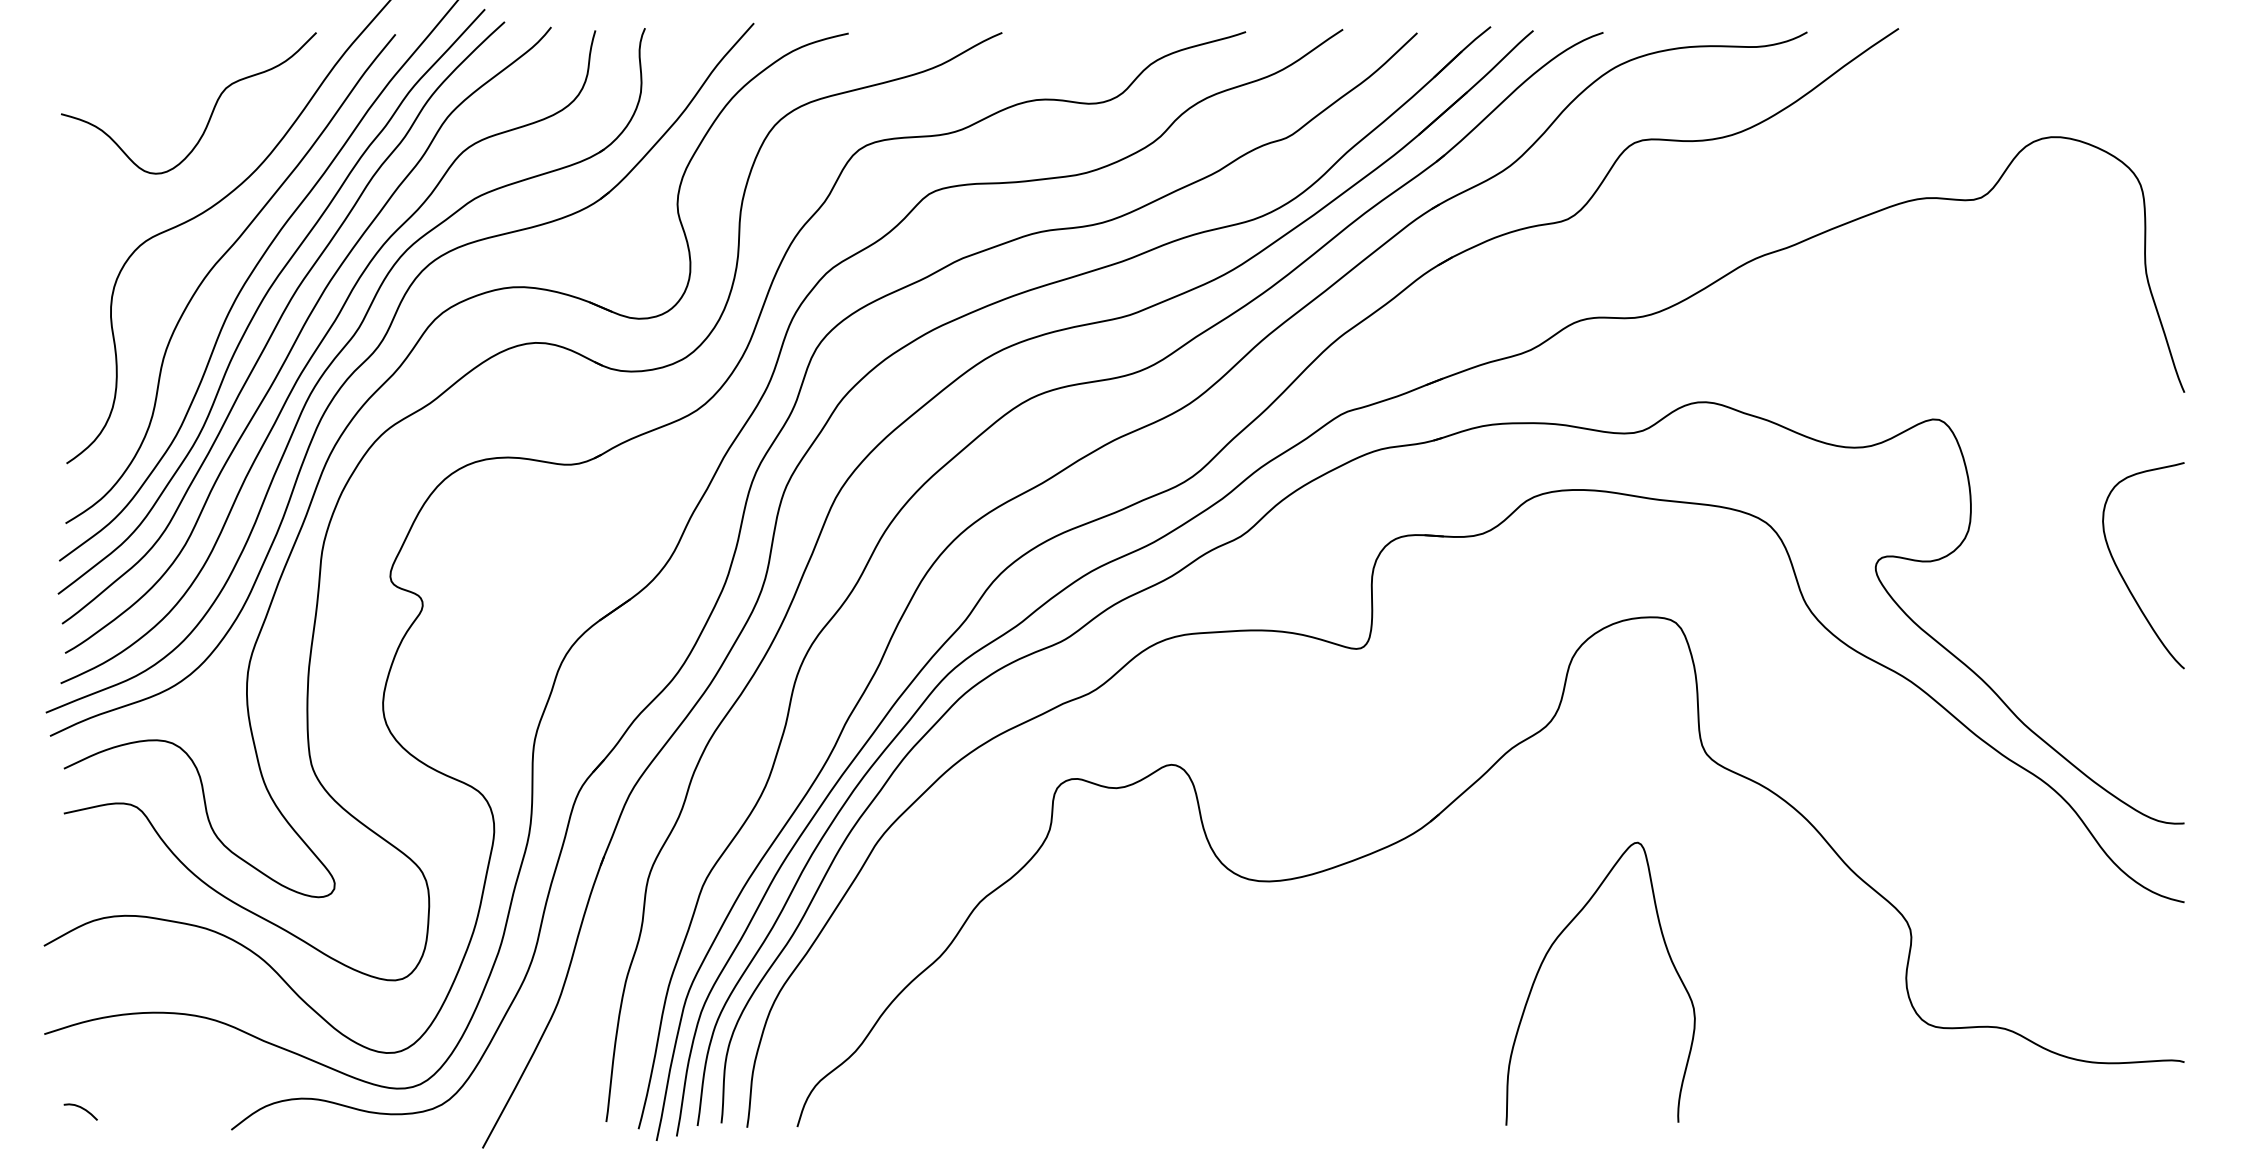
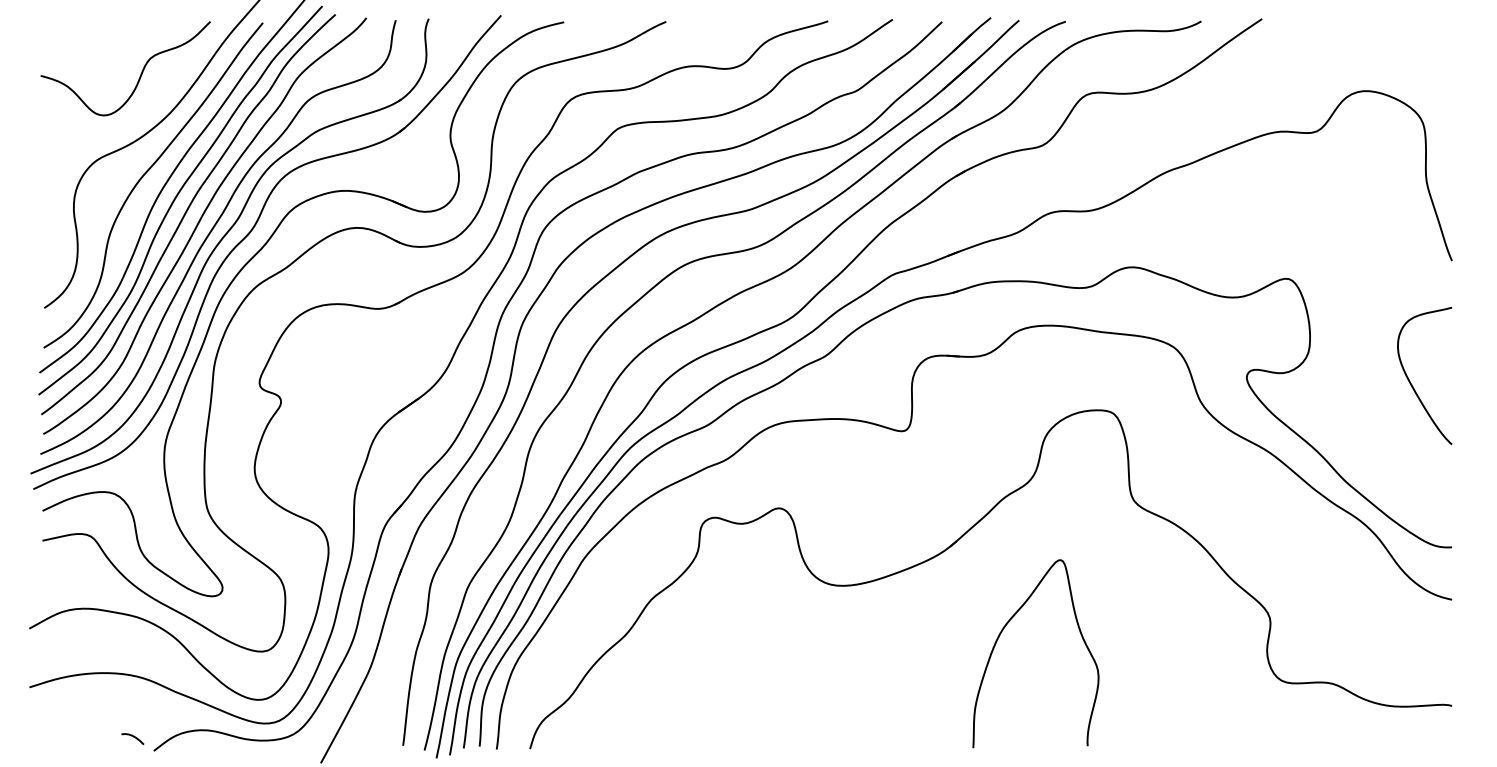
curve: (1550, 951) -> (1002, 632), moved
curve: (81, 1109) -> (133, 737), moved

